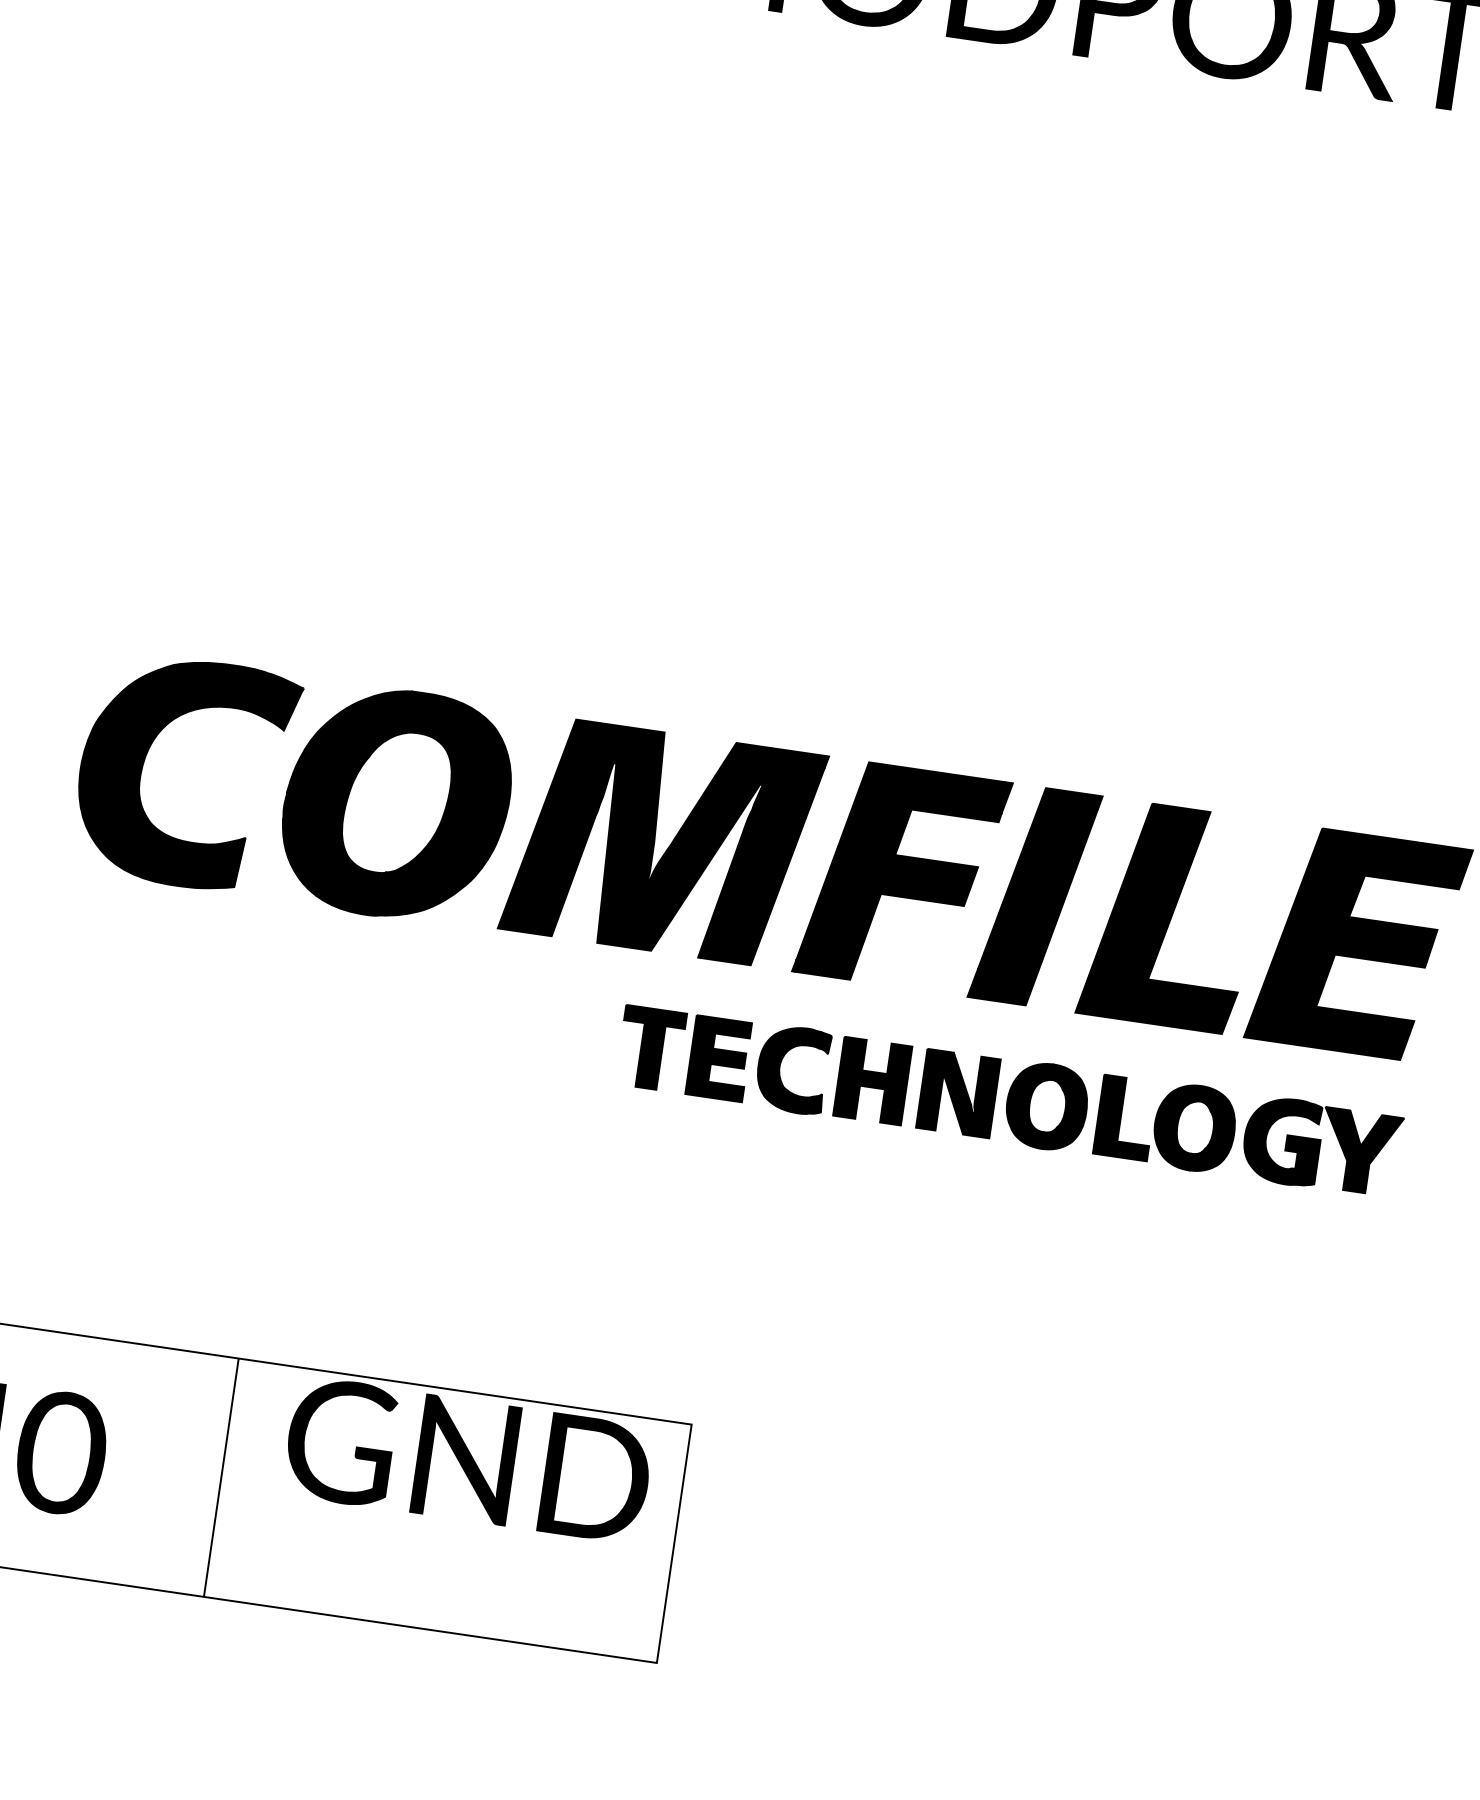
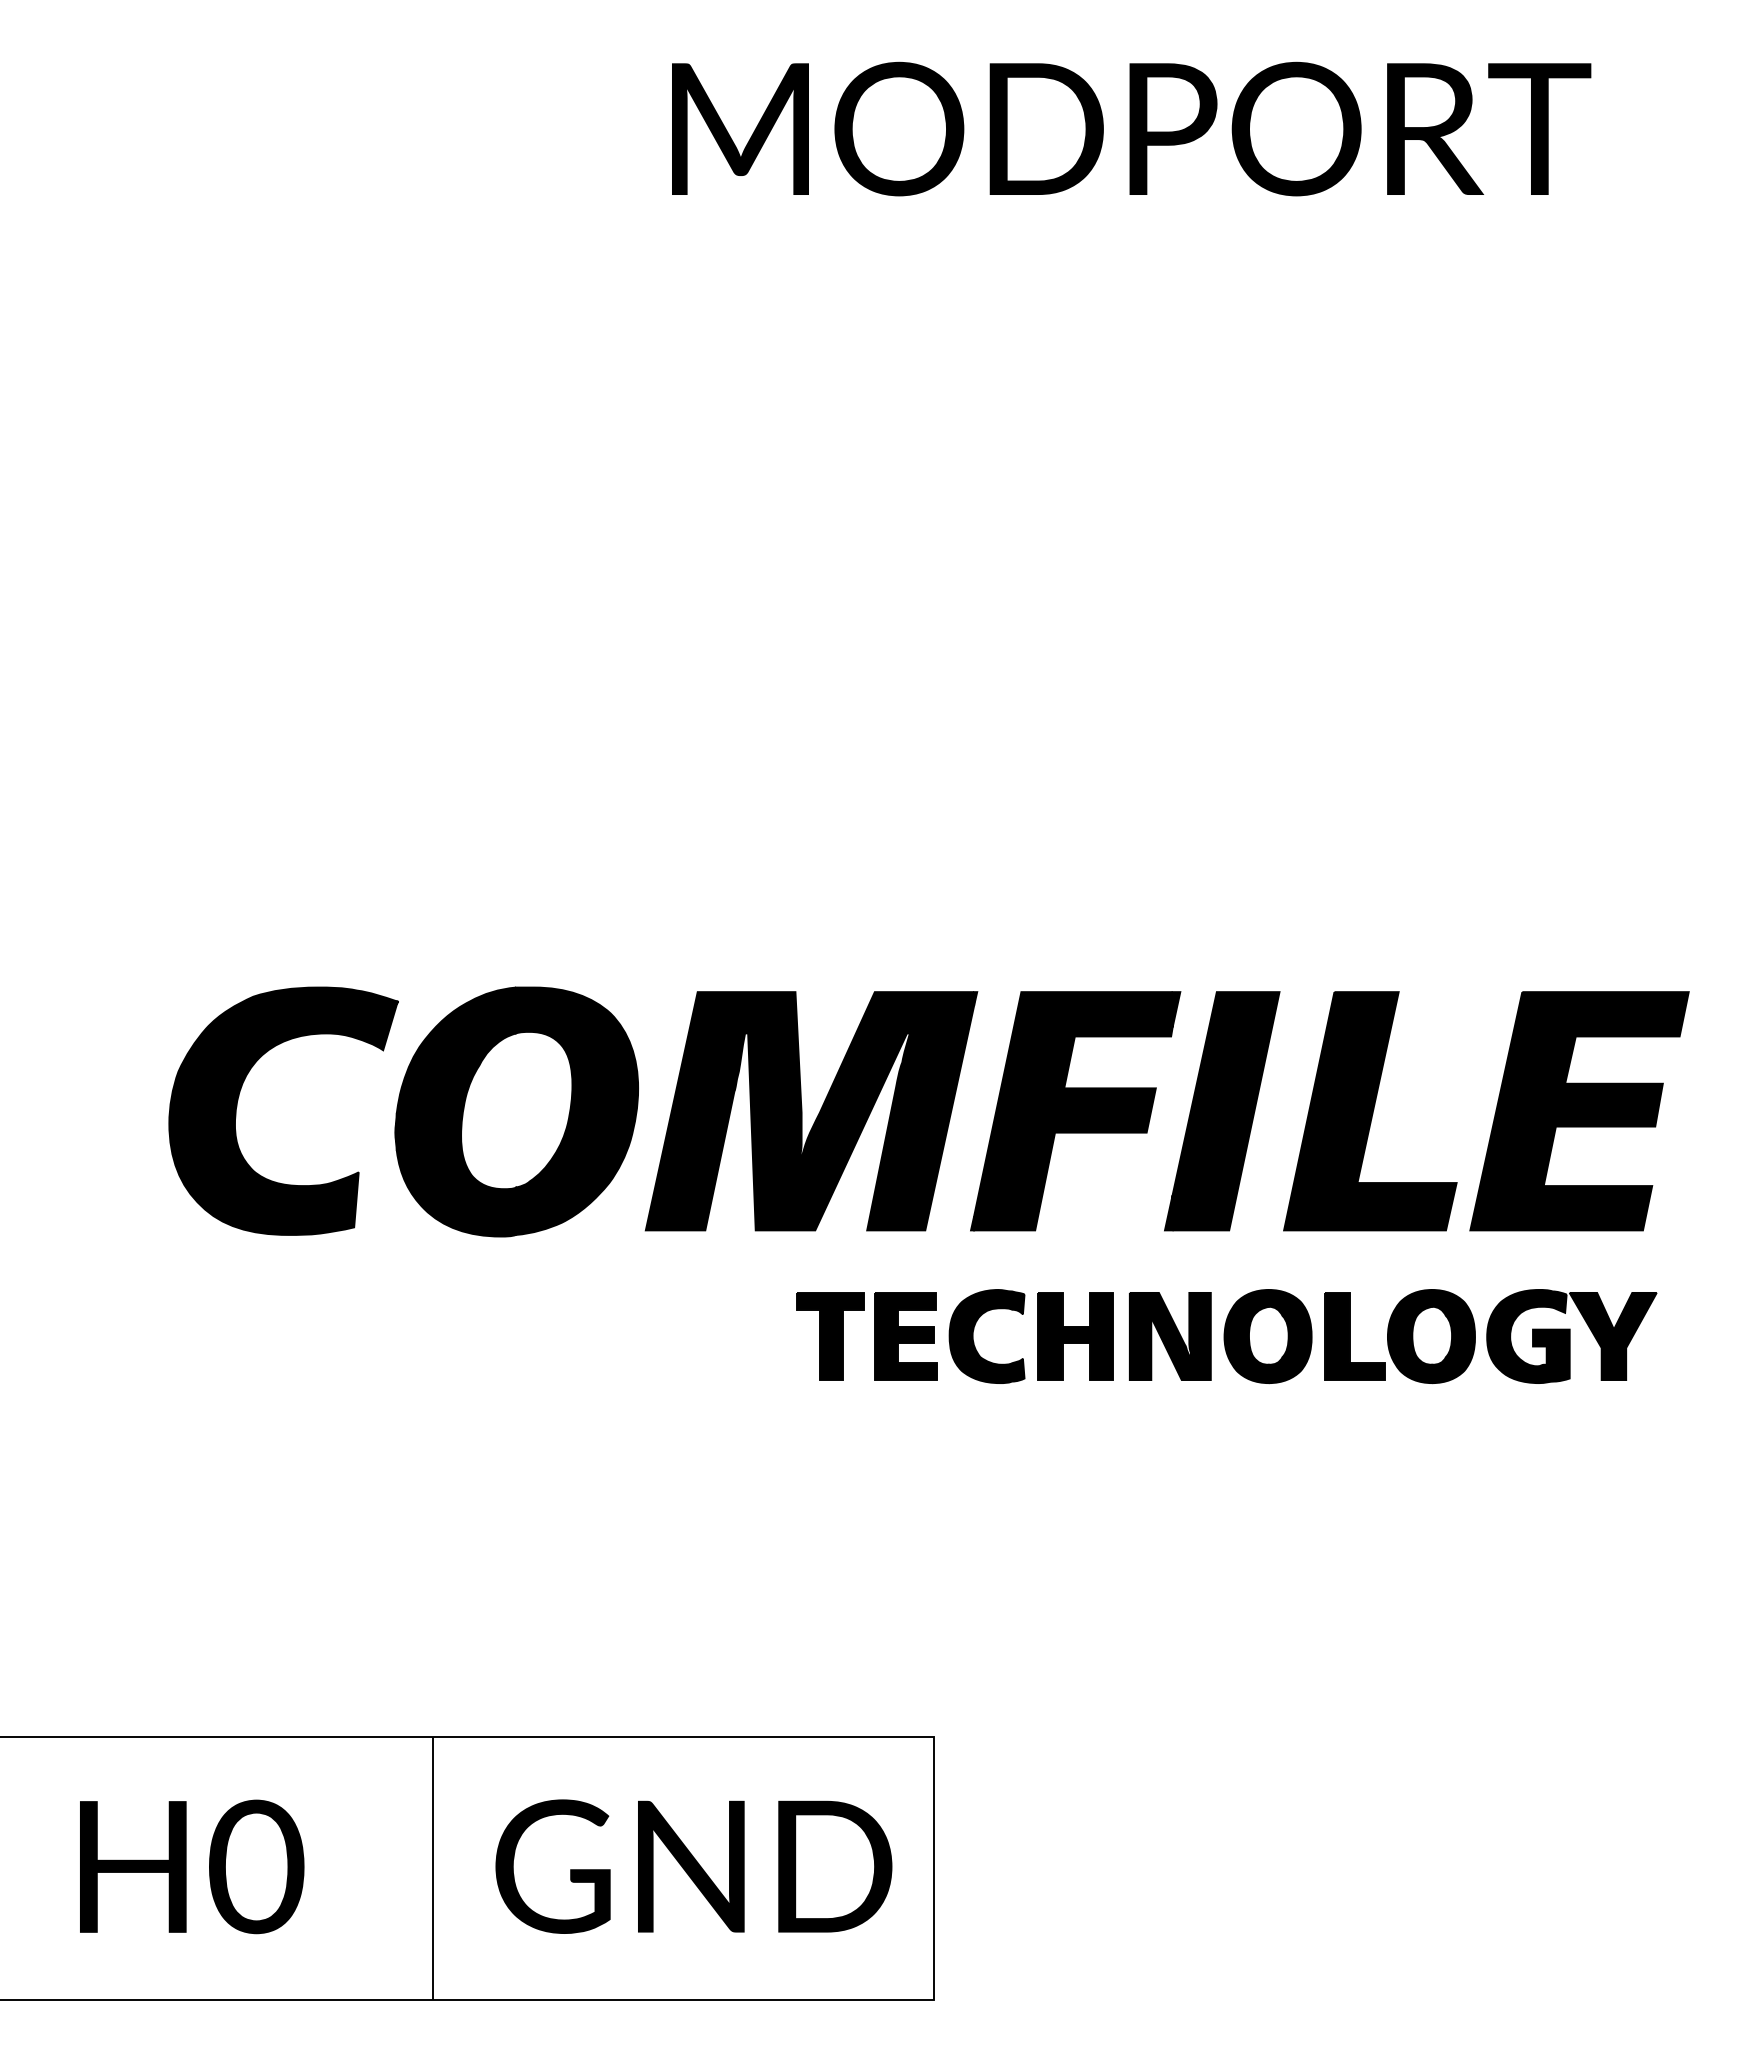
text: (467, 1460) -> (693, 1866), moved

